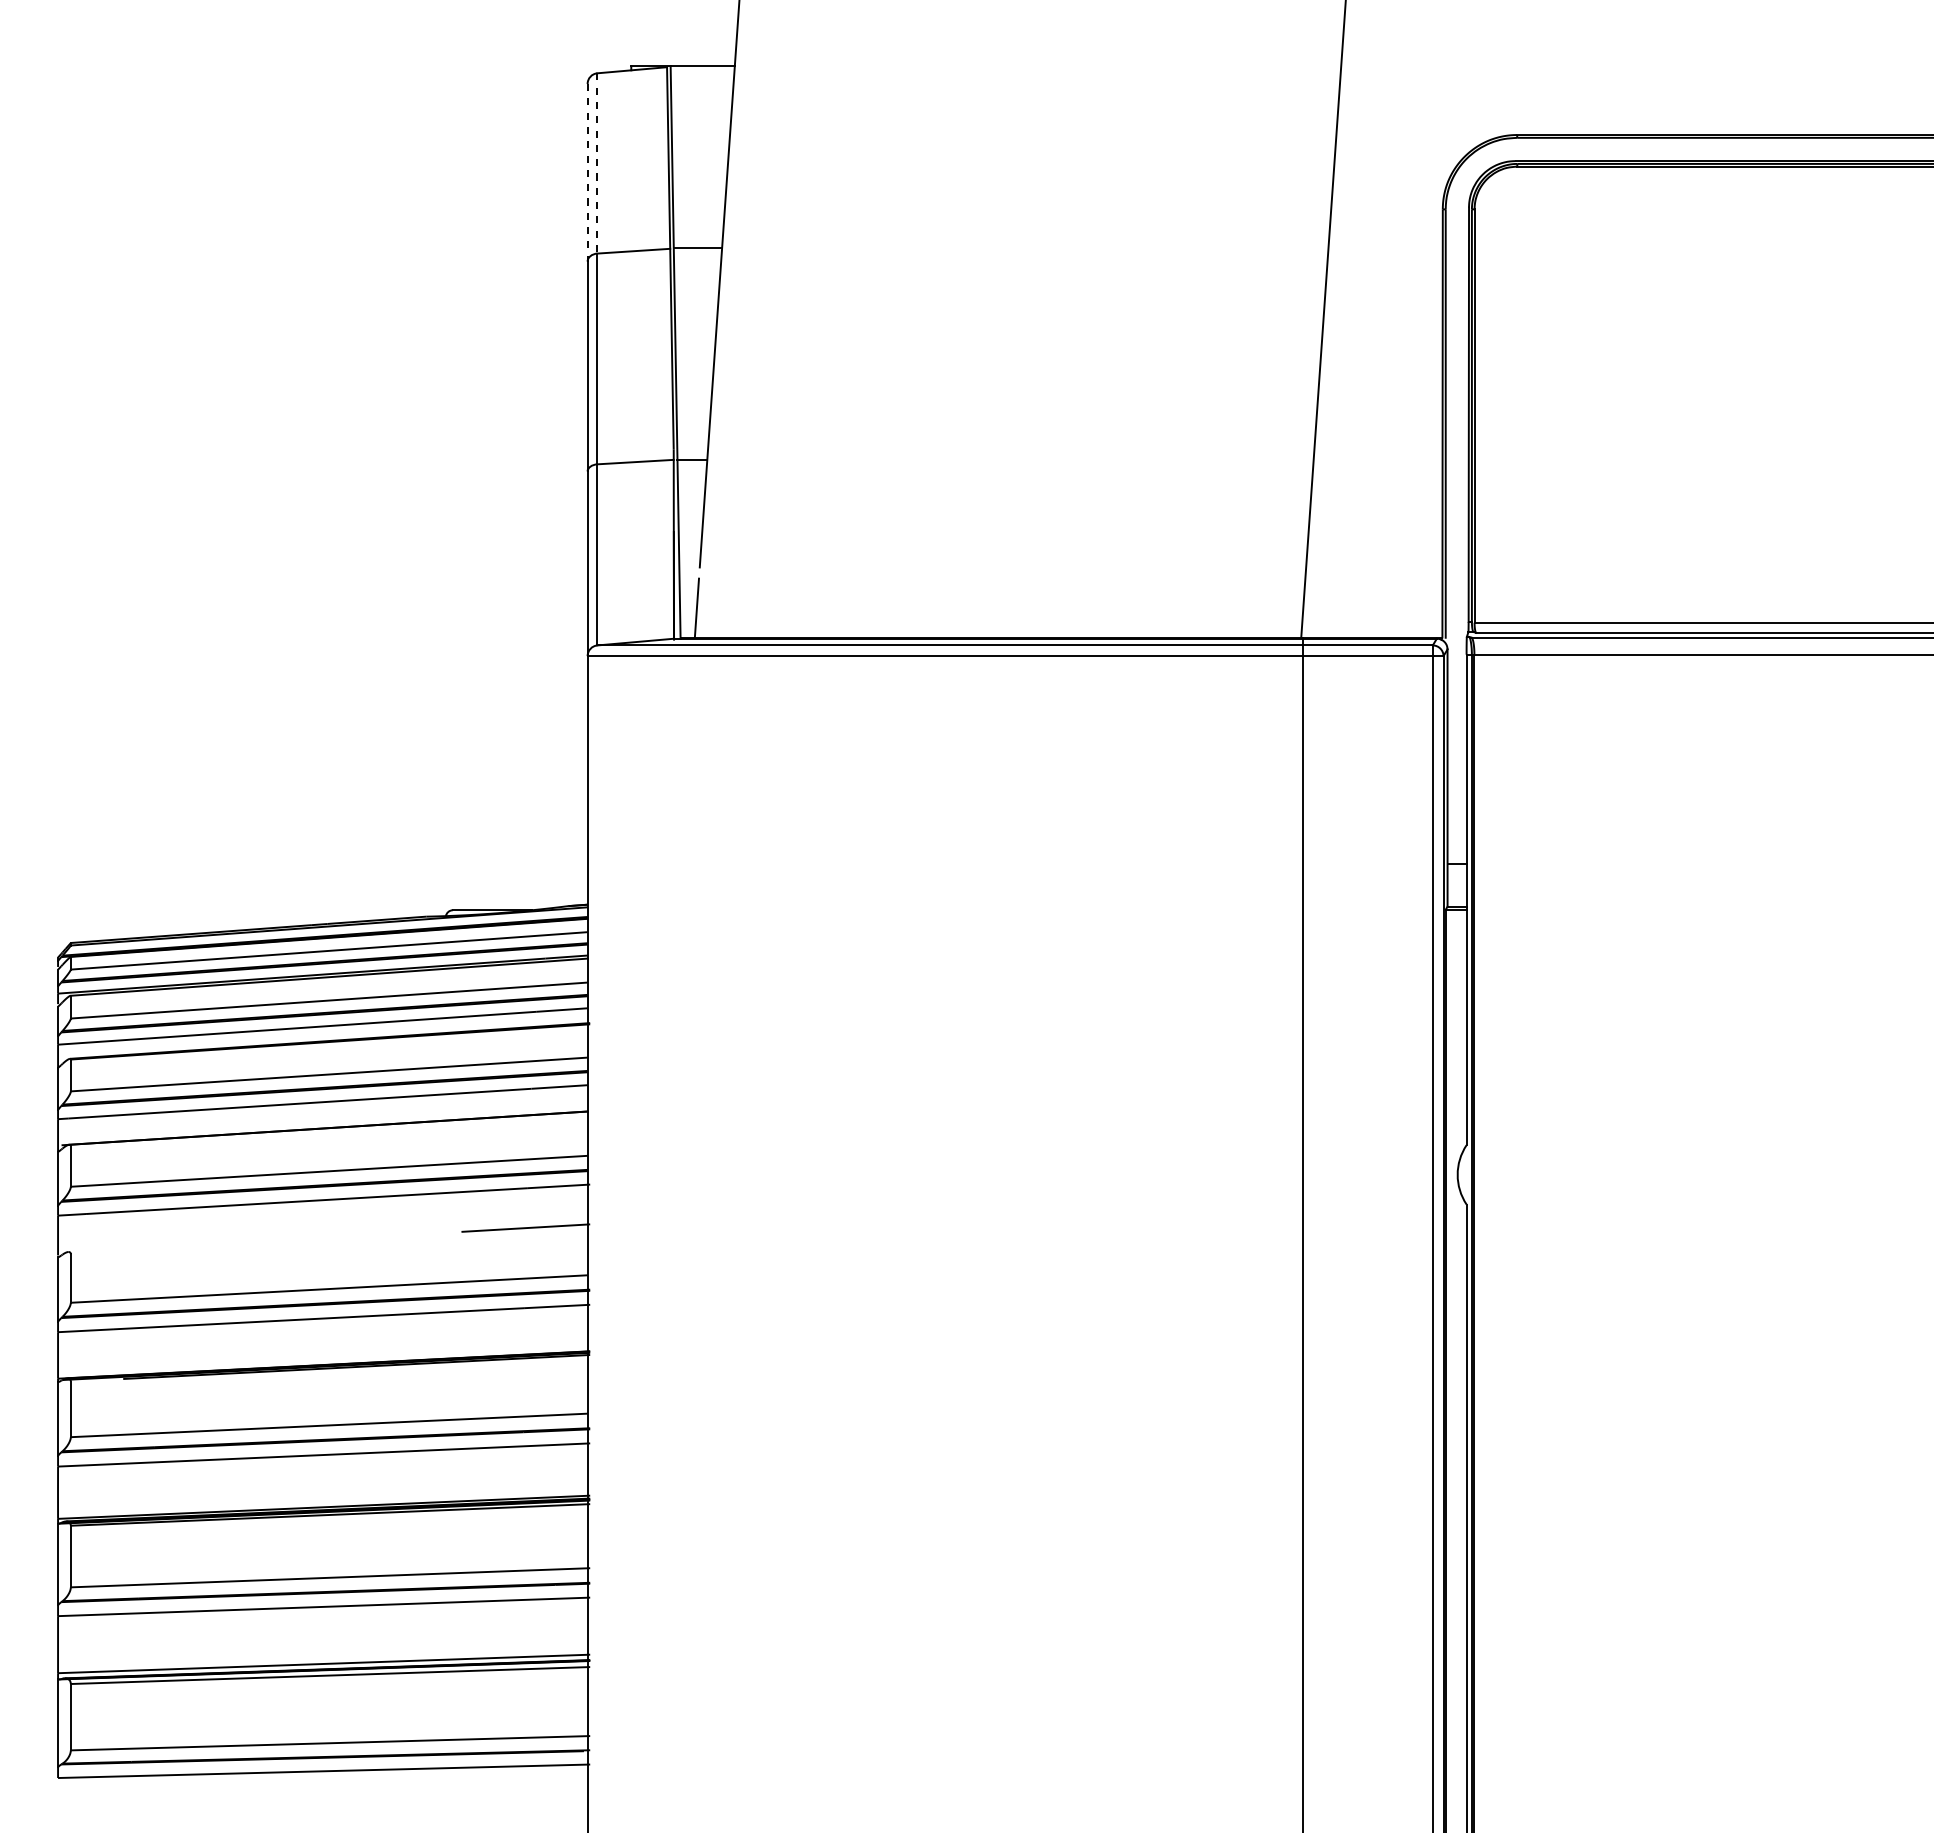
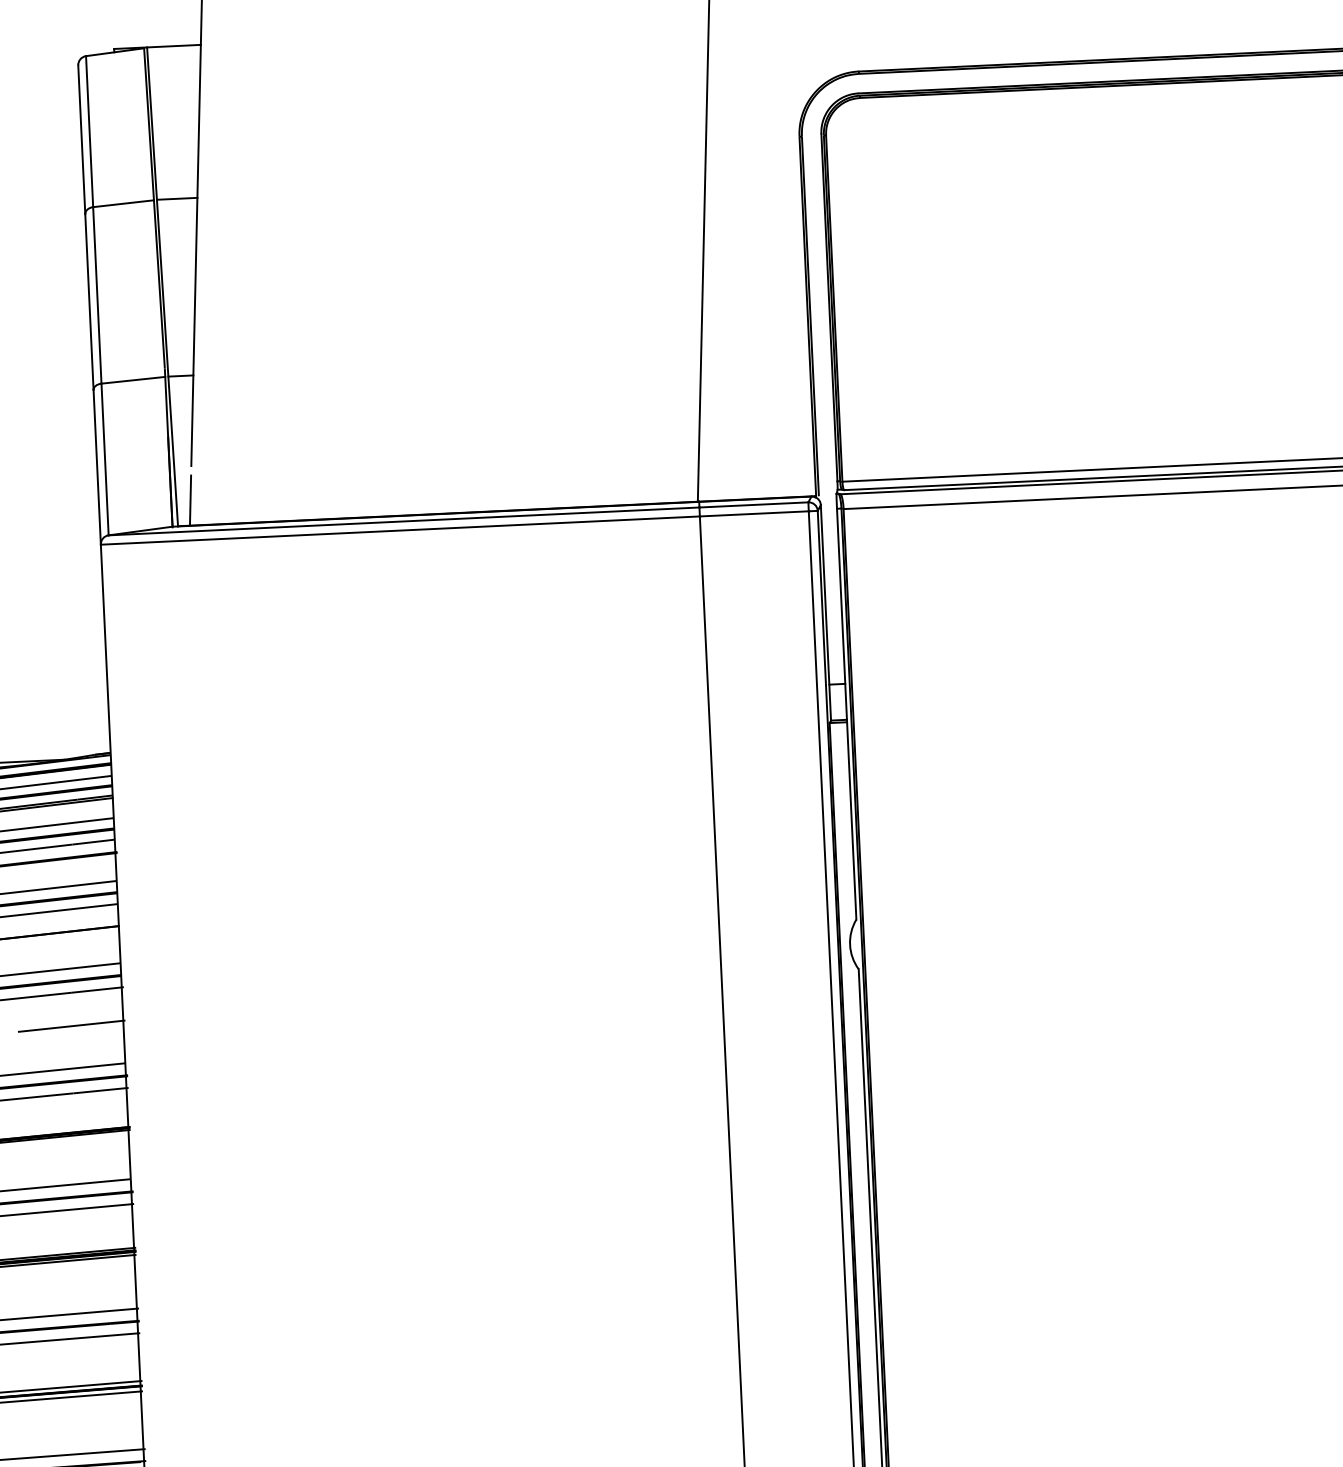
line: (597, 163) -> (89, 131), dashed -> solid
line: (587, 172) -> (81, 139), dashed -> solid

